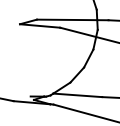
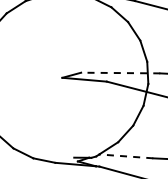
line: (72, 20) -> (120, 73), solid -> dashed
line: (77, 95) -> (125, 156), solid -> dashed

